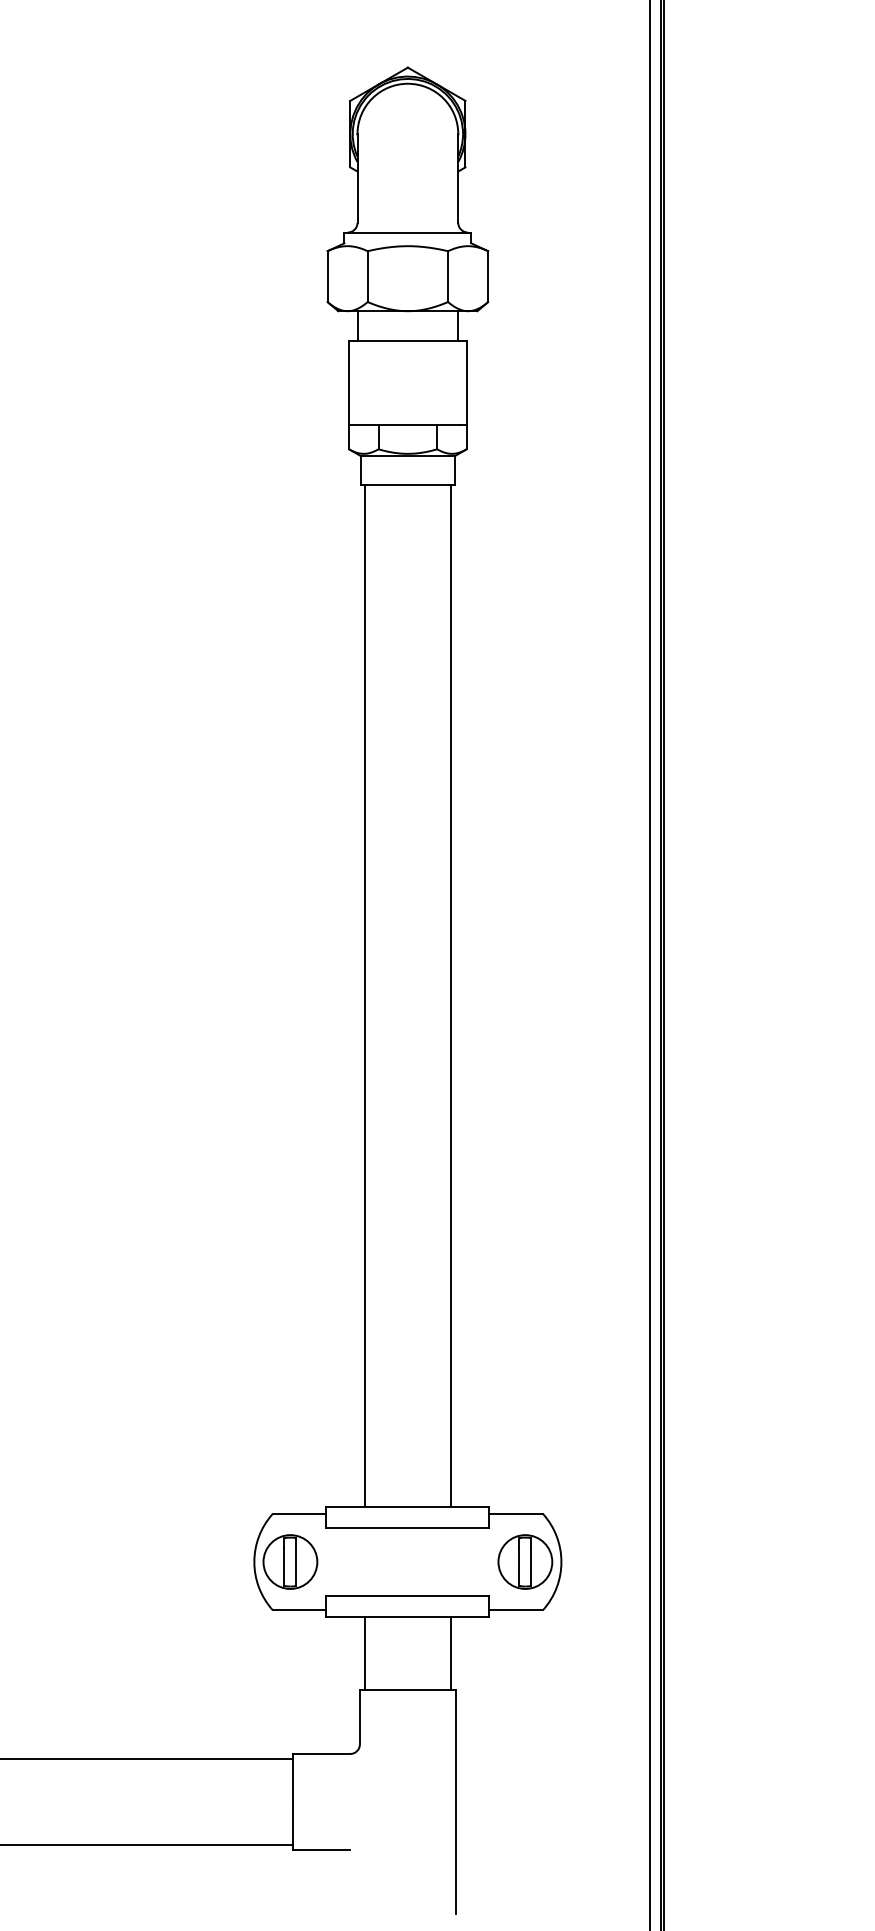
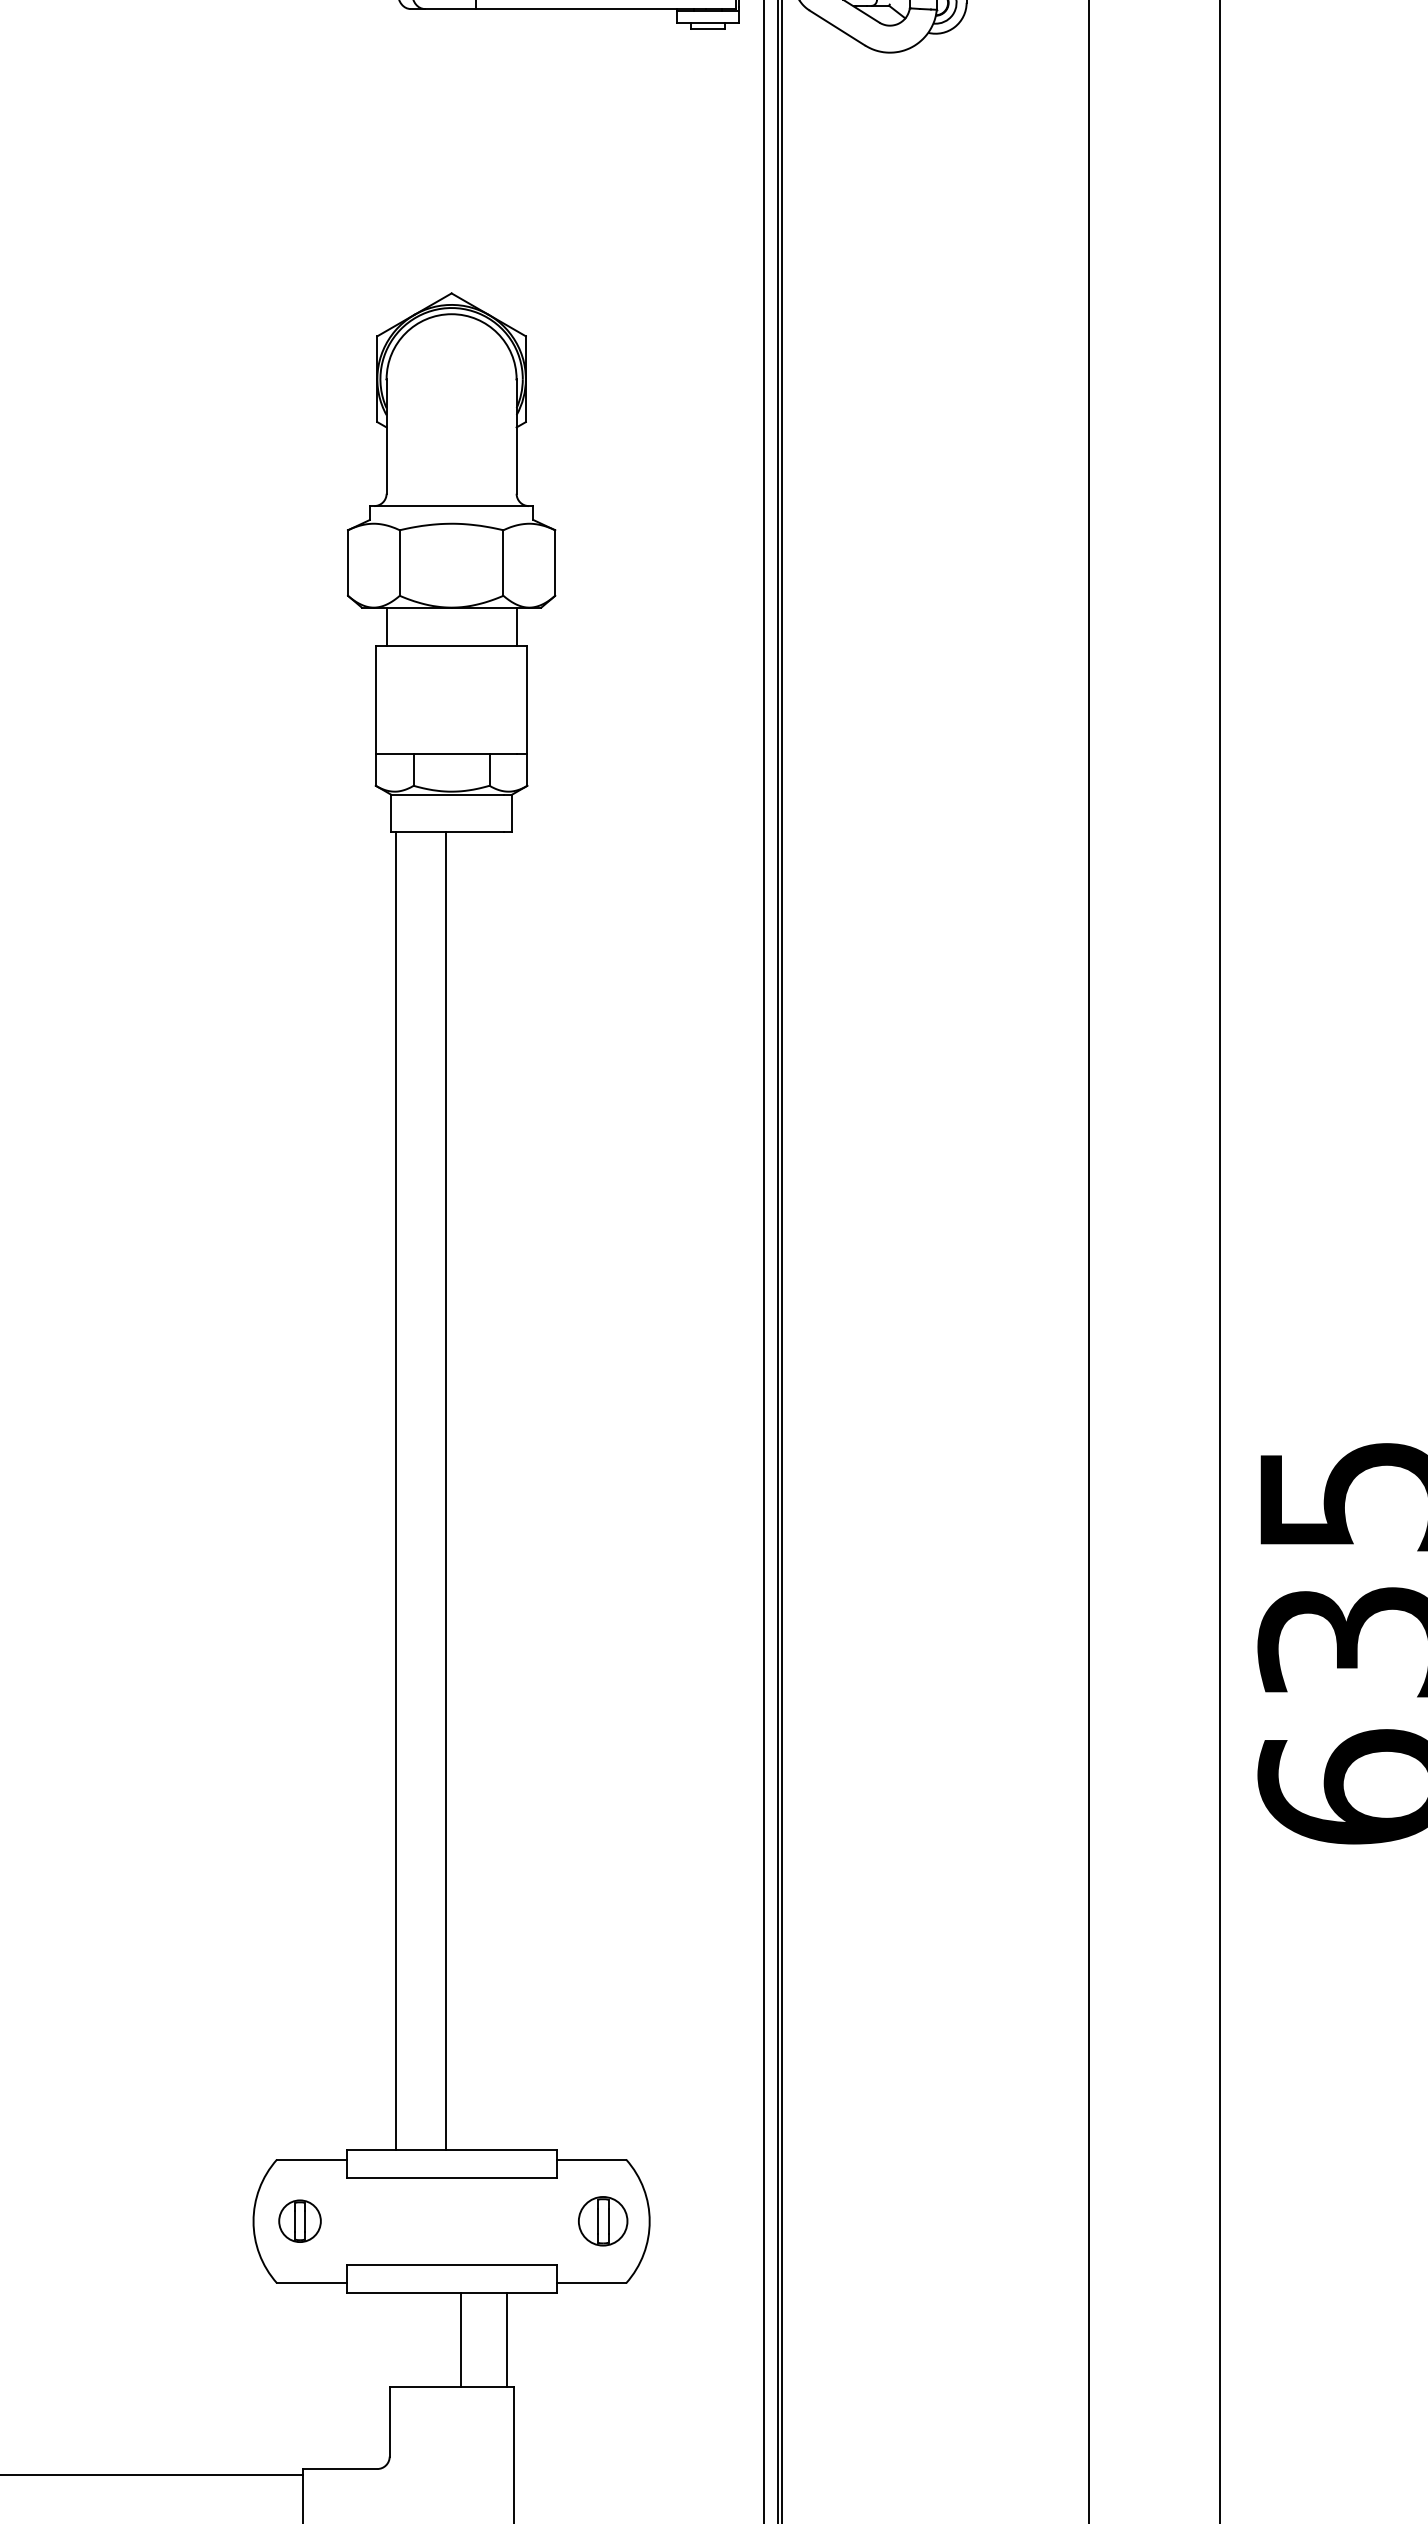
line: (451, 995) -> (446, 1490), moved
part: (289, 1561) -> (299, 2220), size x0.6
part: (524, 1561) -> (602, 2220), size x0.7
line: (364, 1653) -> (460, 2339), moved

